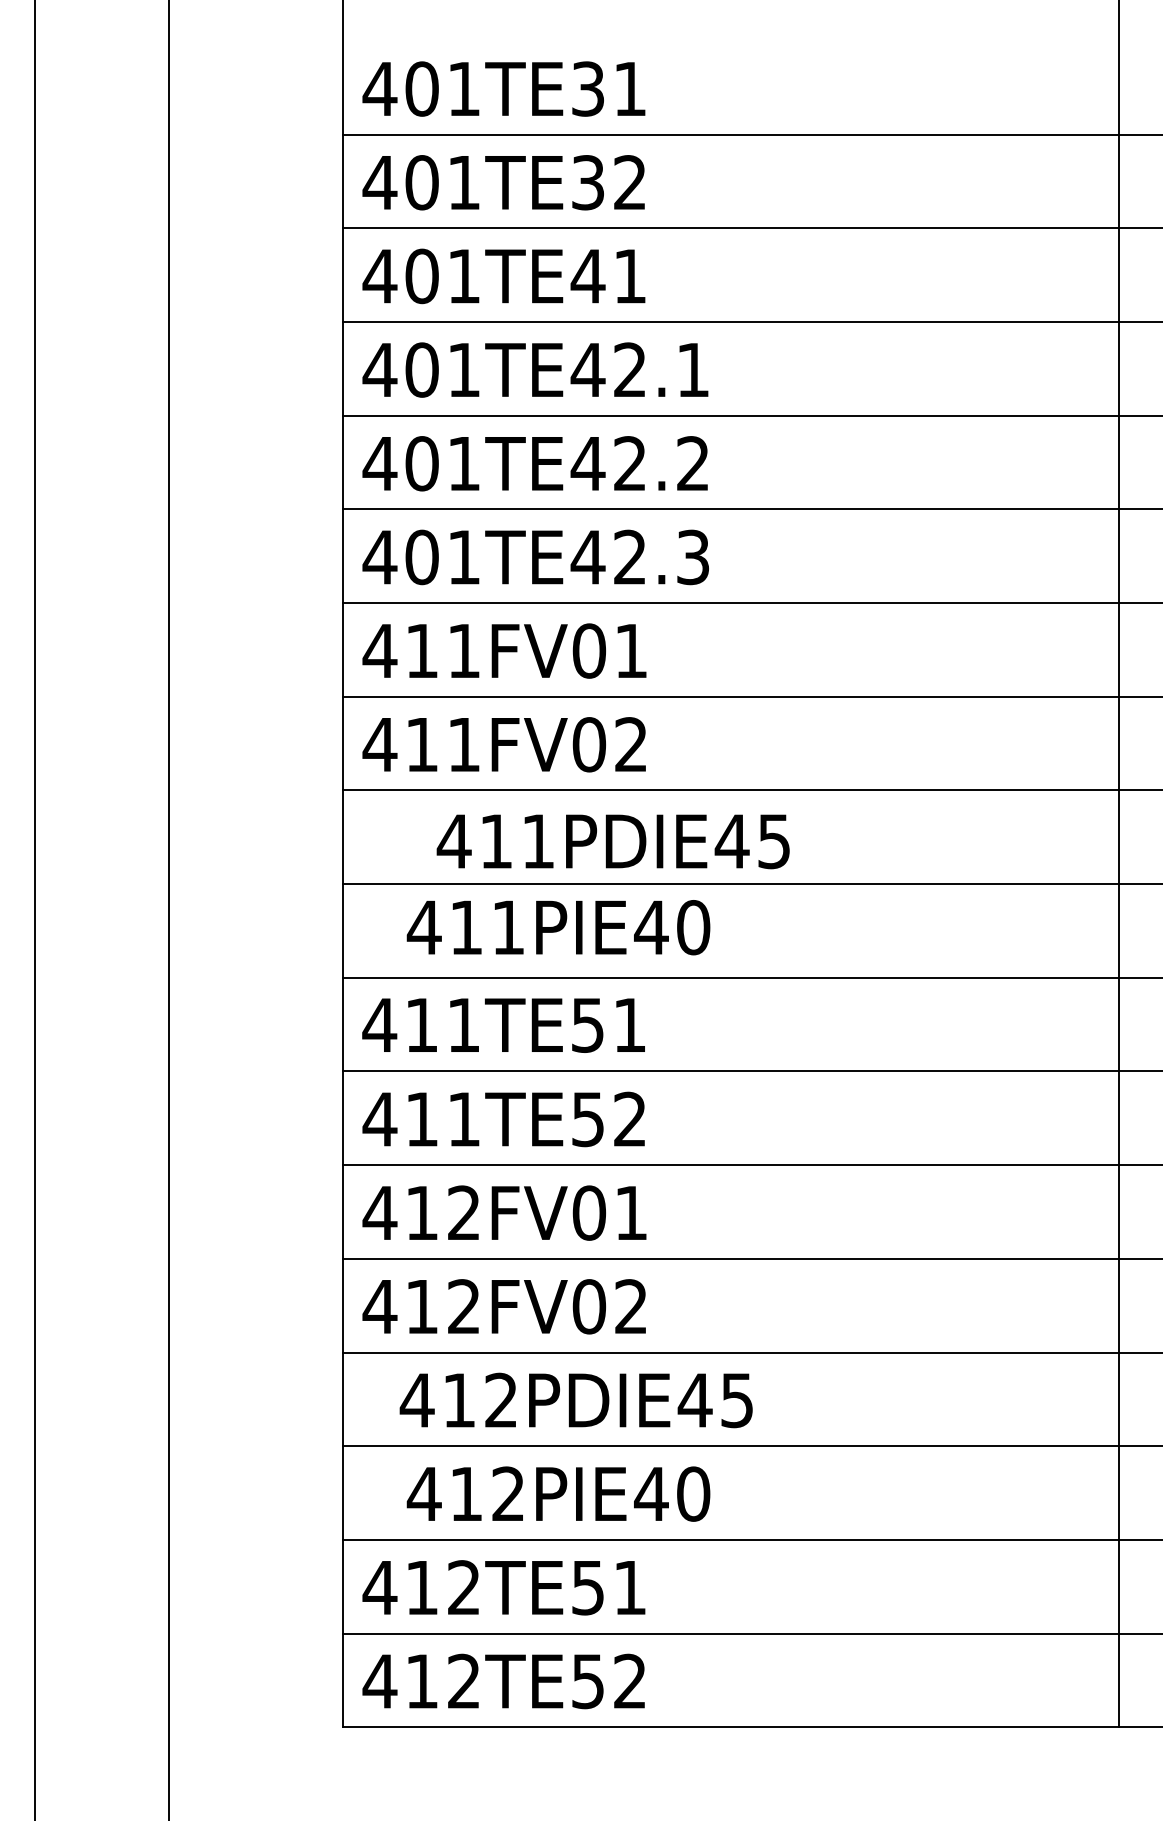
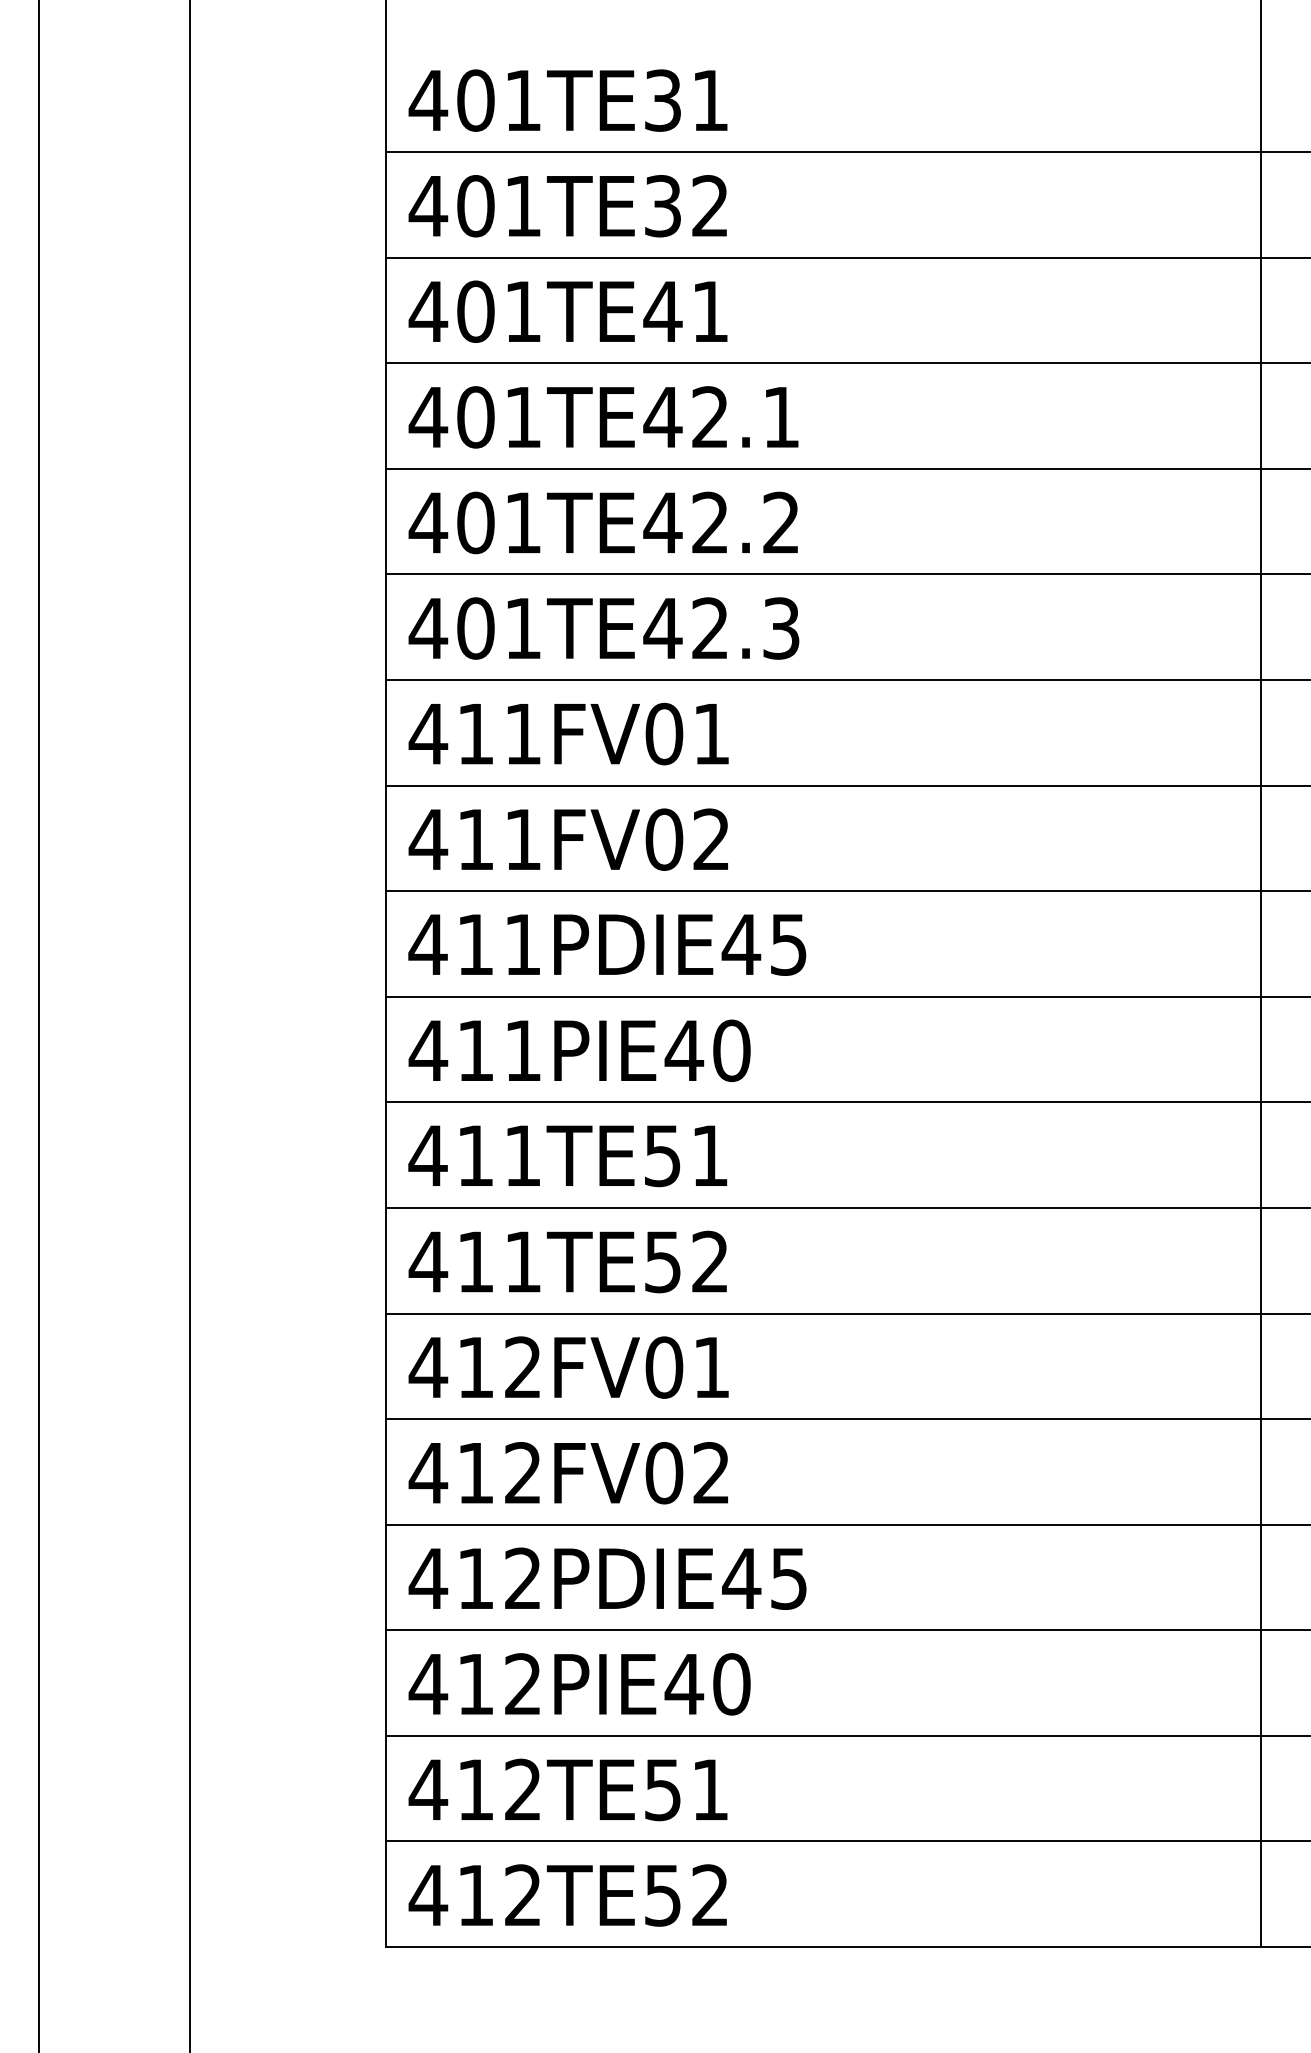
text: (613, 841) -> (607, 944), moved
text: (558, 927) -> (579, 1050), moved
text: (576, 1400) -> (607, 1578), moved
text: (558, 1494) -> (579, 1684), moved

